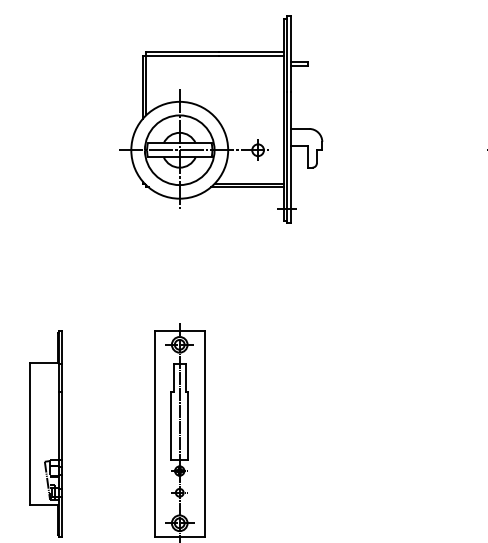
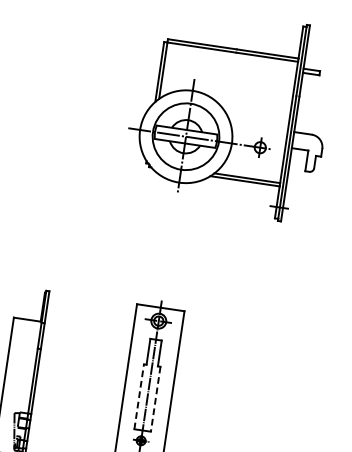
line: (171, 425) -> (139, 396), solid -> dashed
line: (188, 426) -> (155, 399), solid -> dashed

